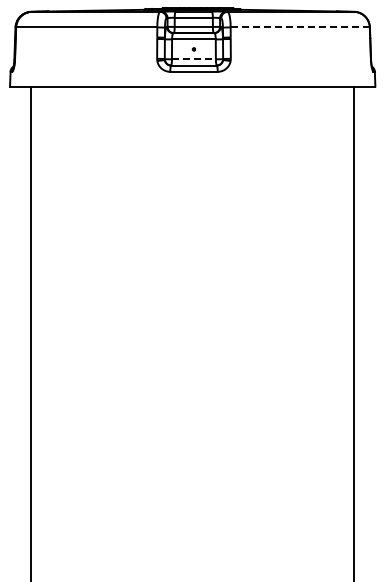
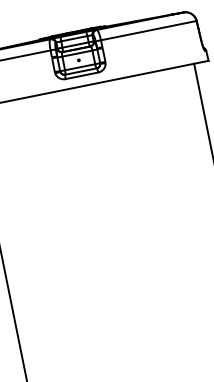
line: (300, 27) -> (148, 30), dashed -> solid
line: (193, 59) -> (79, 67), dashed -> solid

